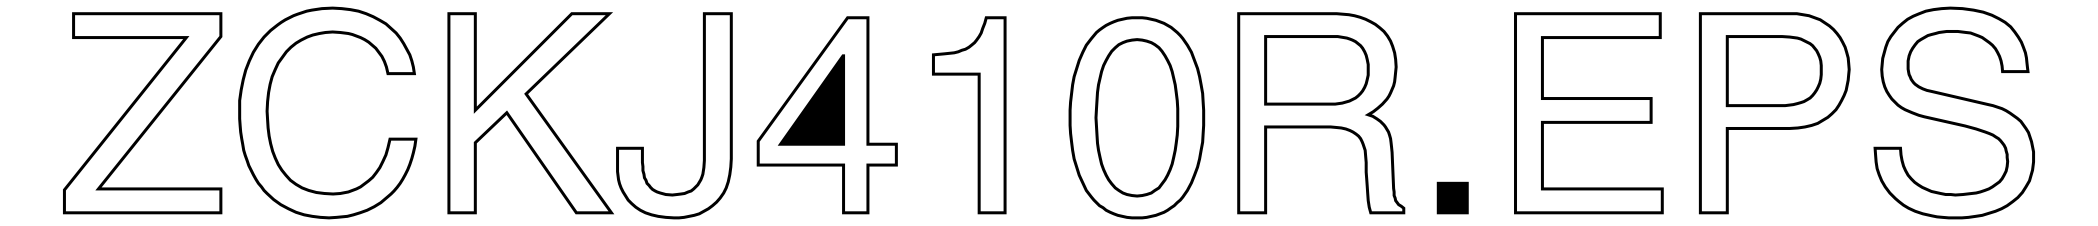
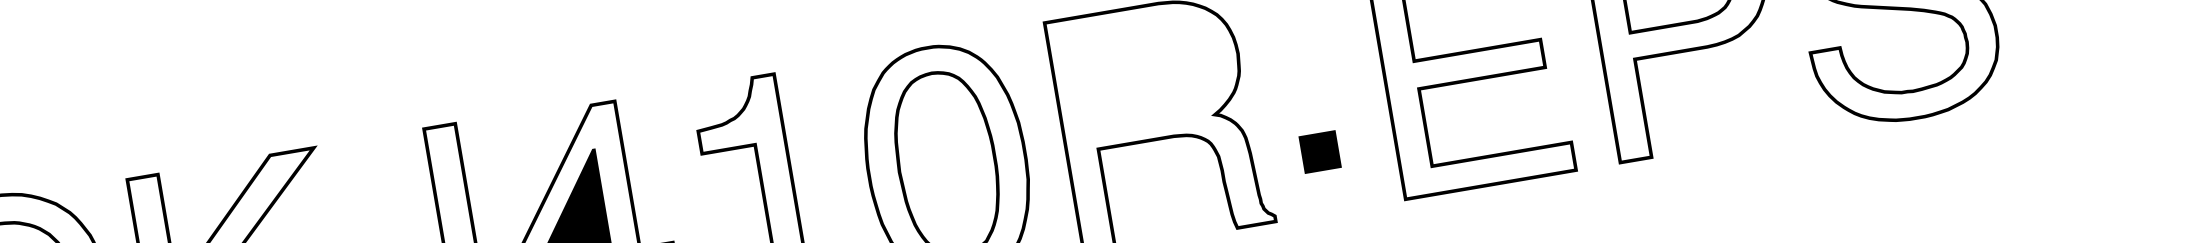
part: (1316, 70) -> (1146, 73), removed
part: (1452, 197) -> (1319, 151), moved

